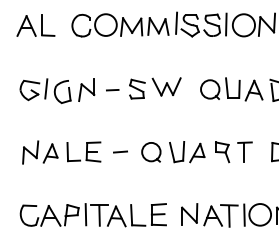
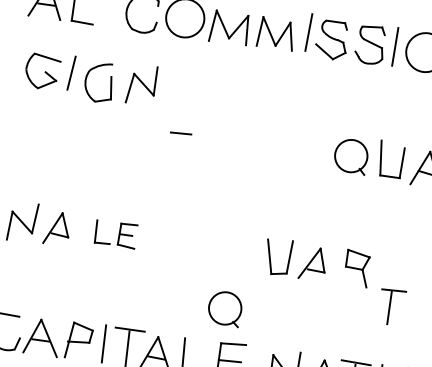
part: (155, 88) -> (256, 141), removed
part: (57, 90) -> (90, 78), moved
part: (83, 151) -> (115, 233), size x0.7
line: (120, 151) -> (179, 242), removed
part: (244, 151) -> (391, 305), moved
part: (151, 152) -> (225, 309), moved

